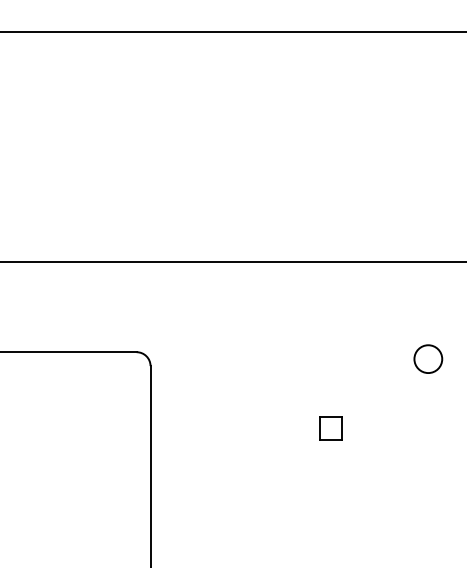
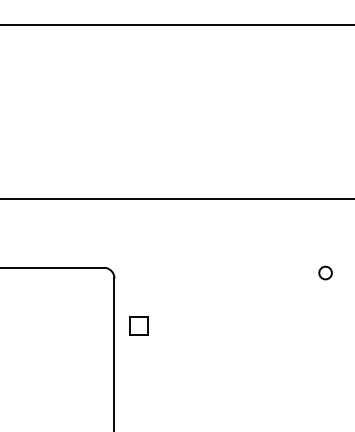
circle: (428, 358) -> (325, 272), size x0.6
part: (330, 428) -> (138, 325), moved

